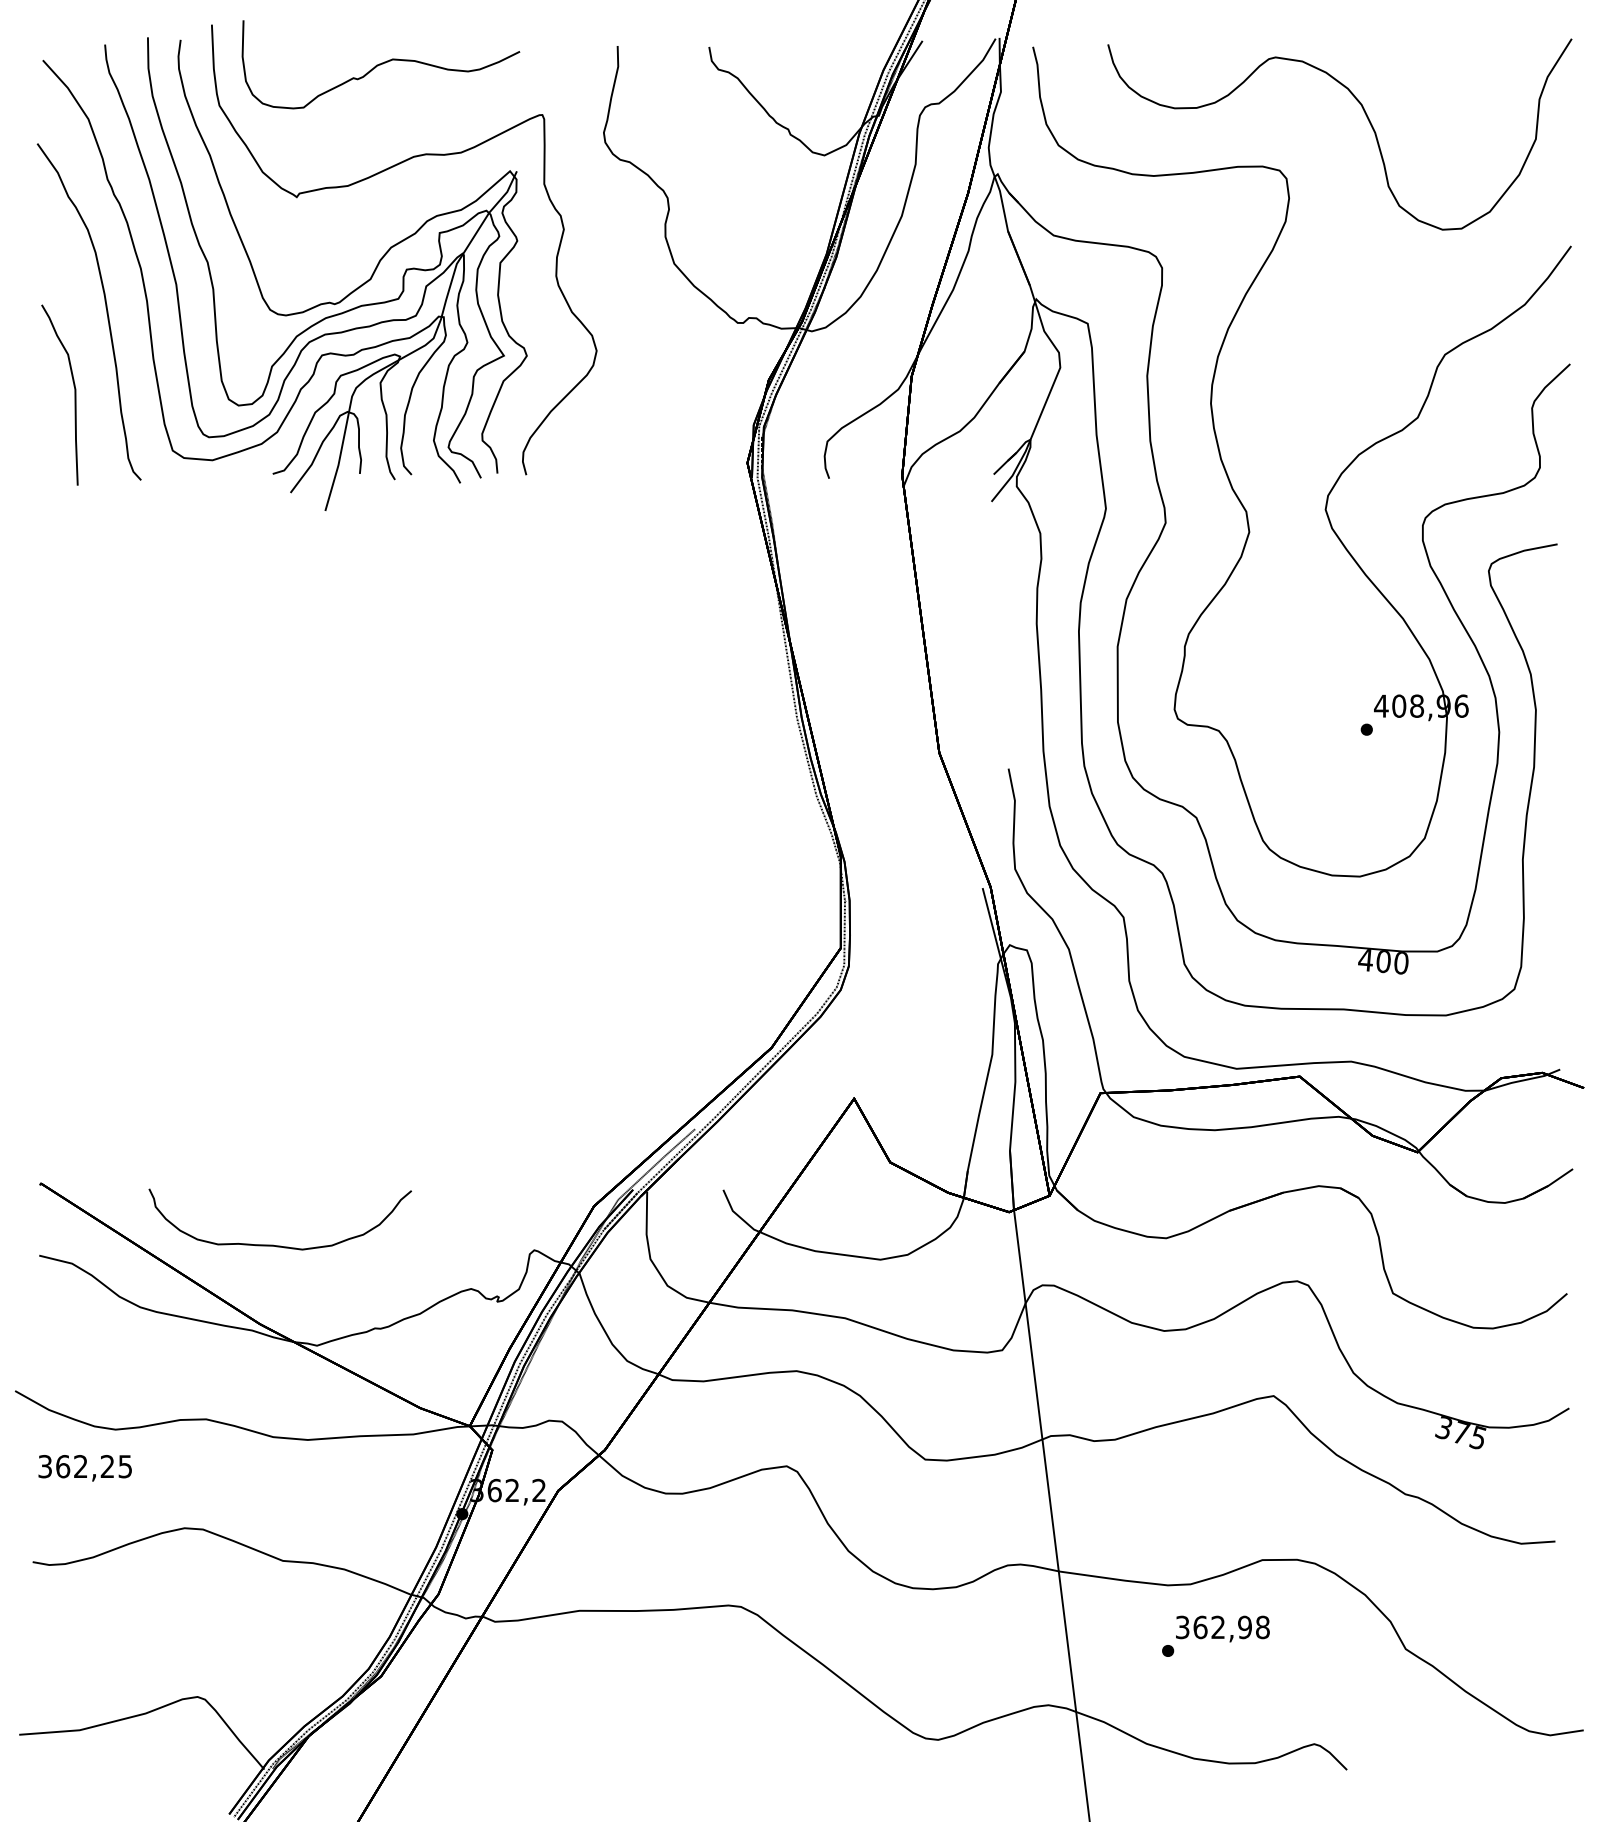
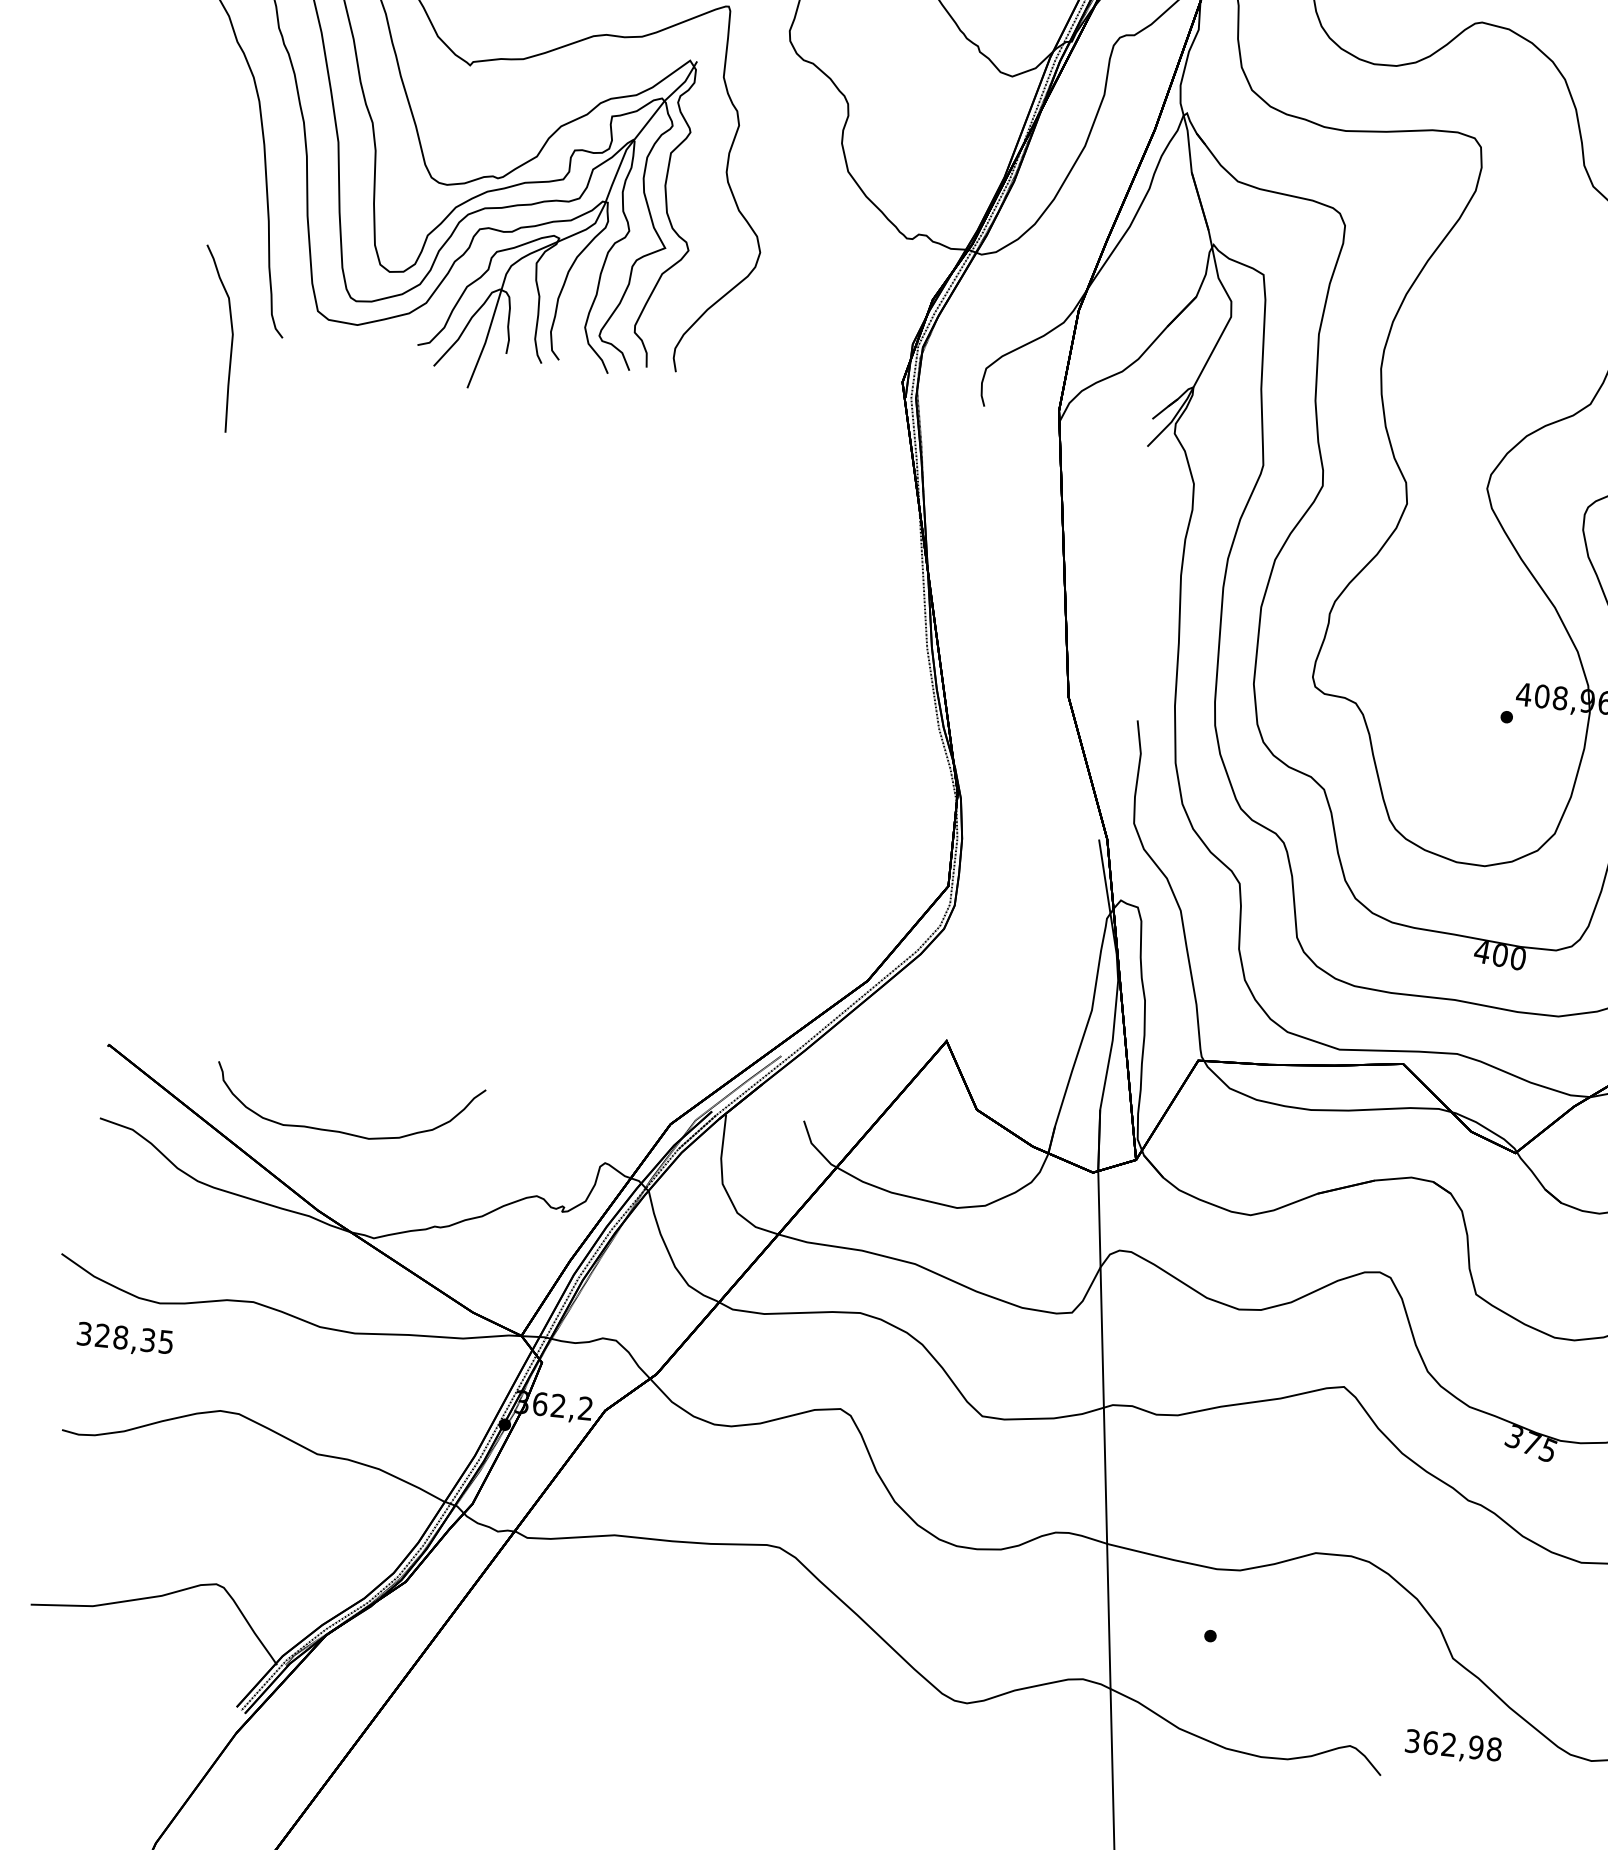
curve: (74, 394) -> (231, 339), moved
text: (85, 1466) -> (125, 1337), 362,25 -> 328,35
text: (1222, 1628) -> (1453, 1746), moved

